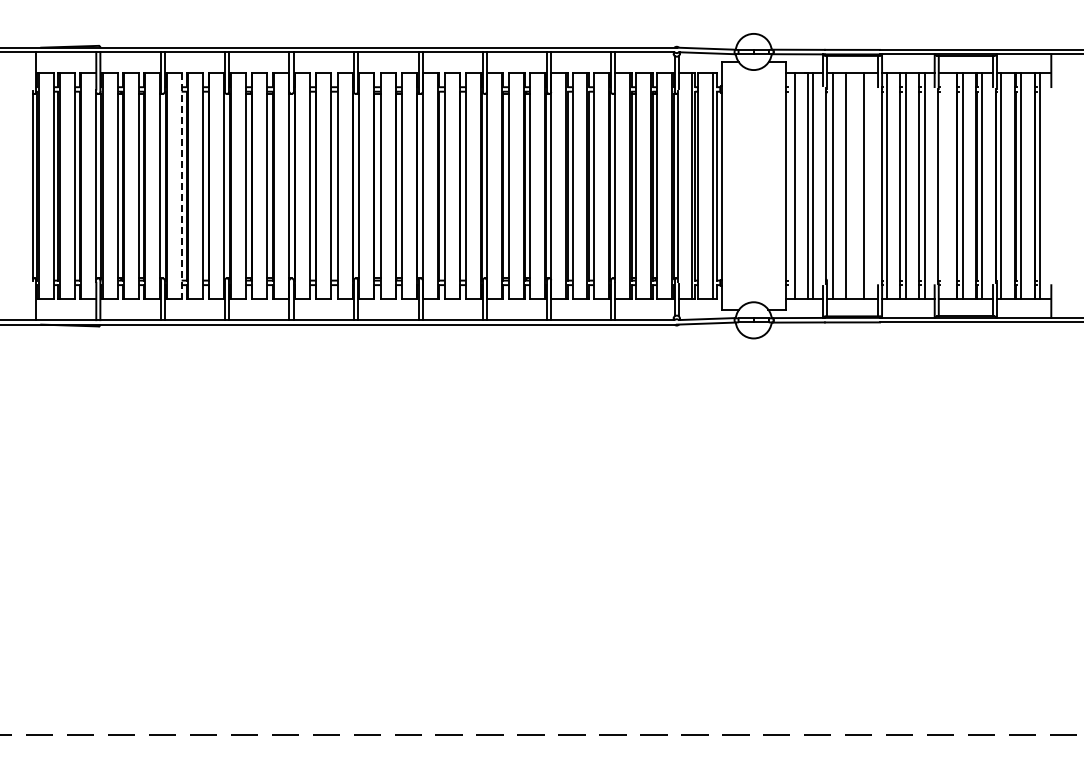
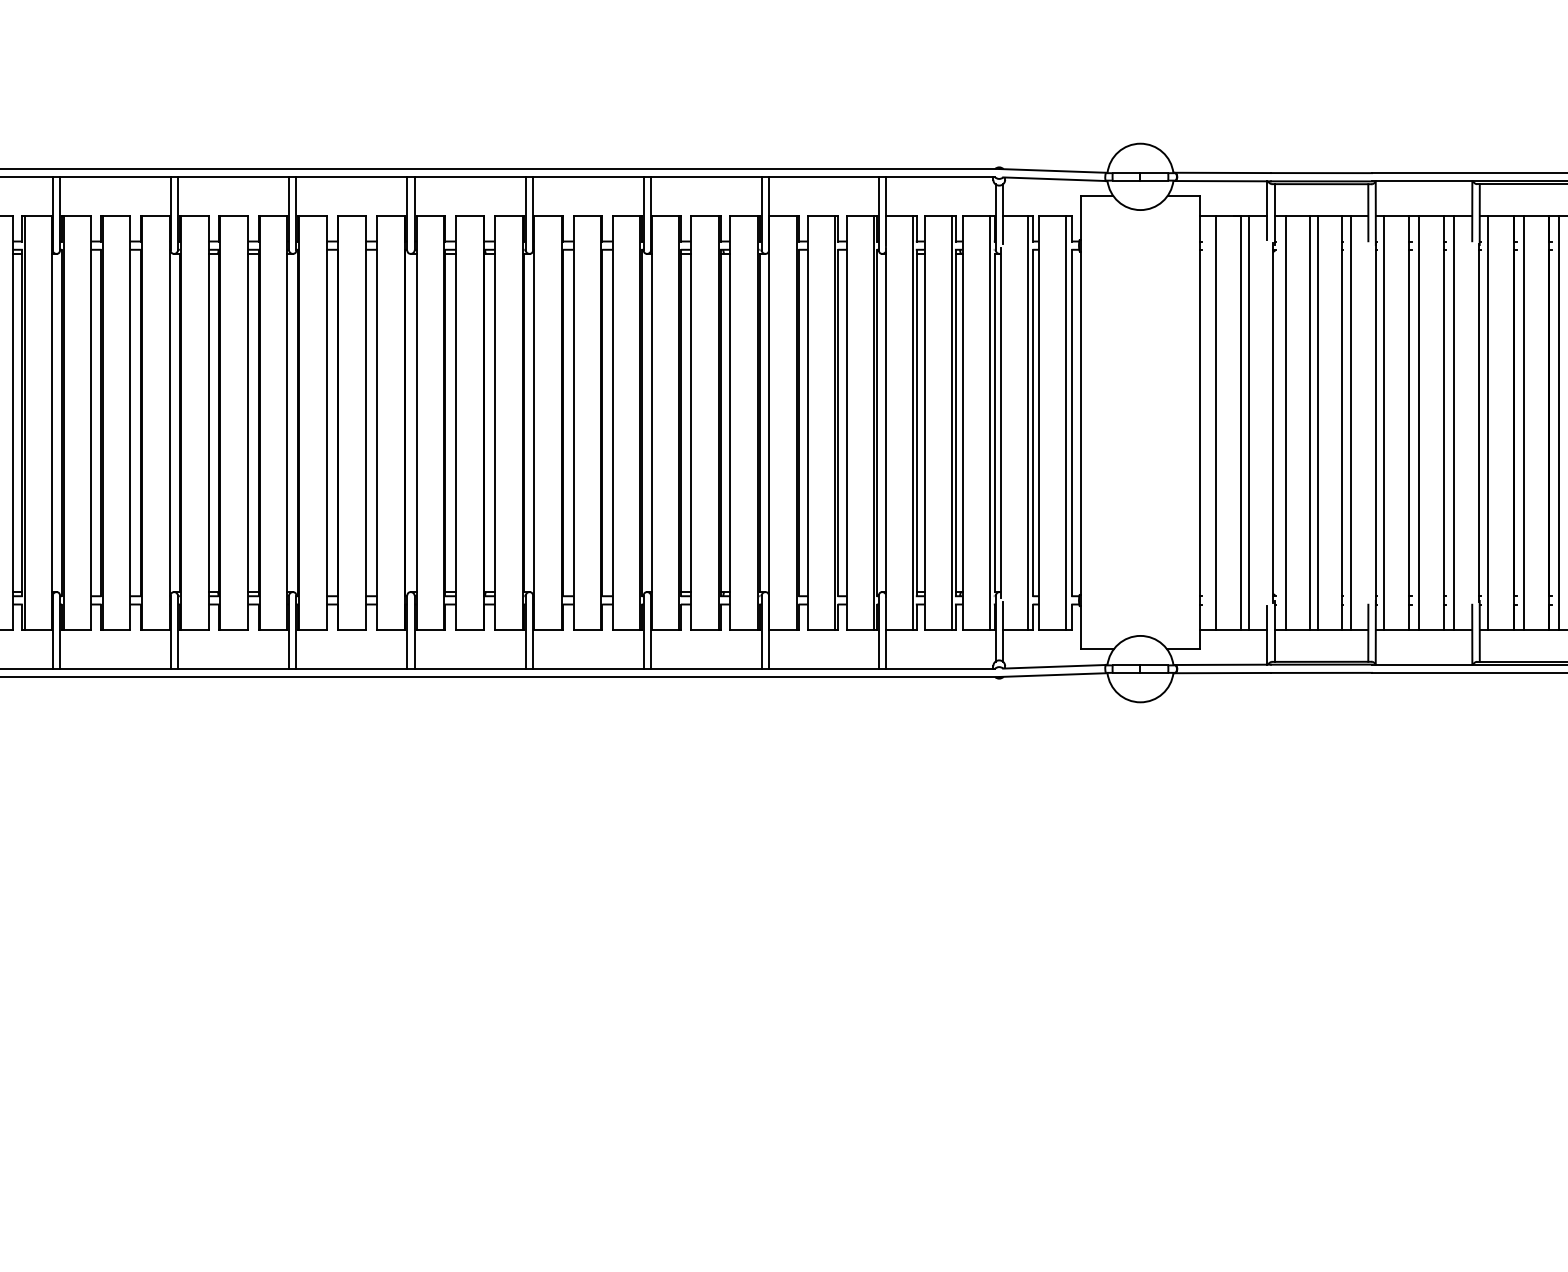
line: (181, 186) -> (90, 423), dashed -> solid
line: (850, 186) -> (1317, 423), added
line: (868, 186) -> (1350, 423), added
line: (943, 186) -> (1488, 423), added

